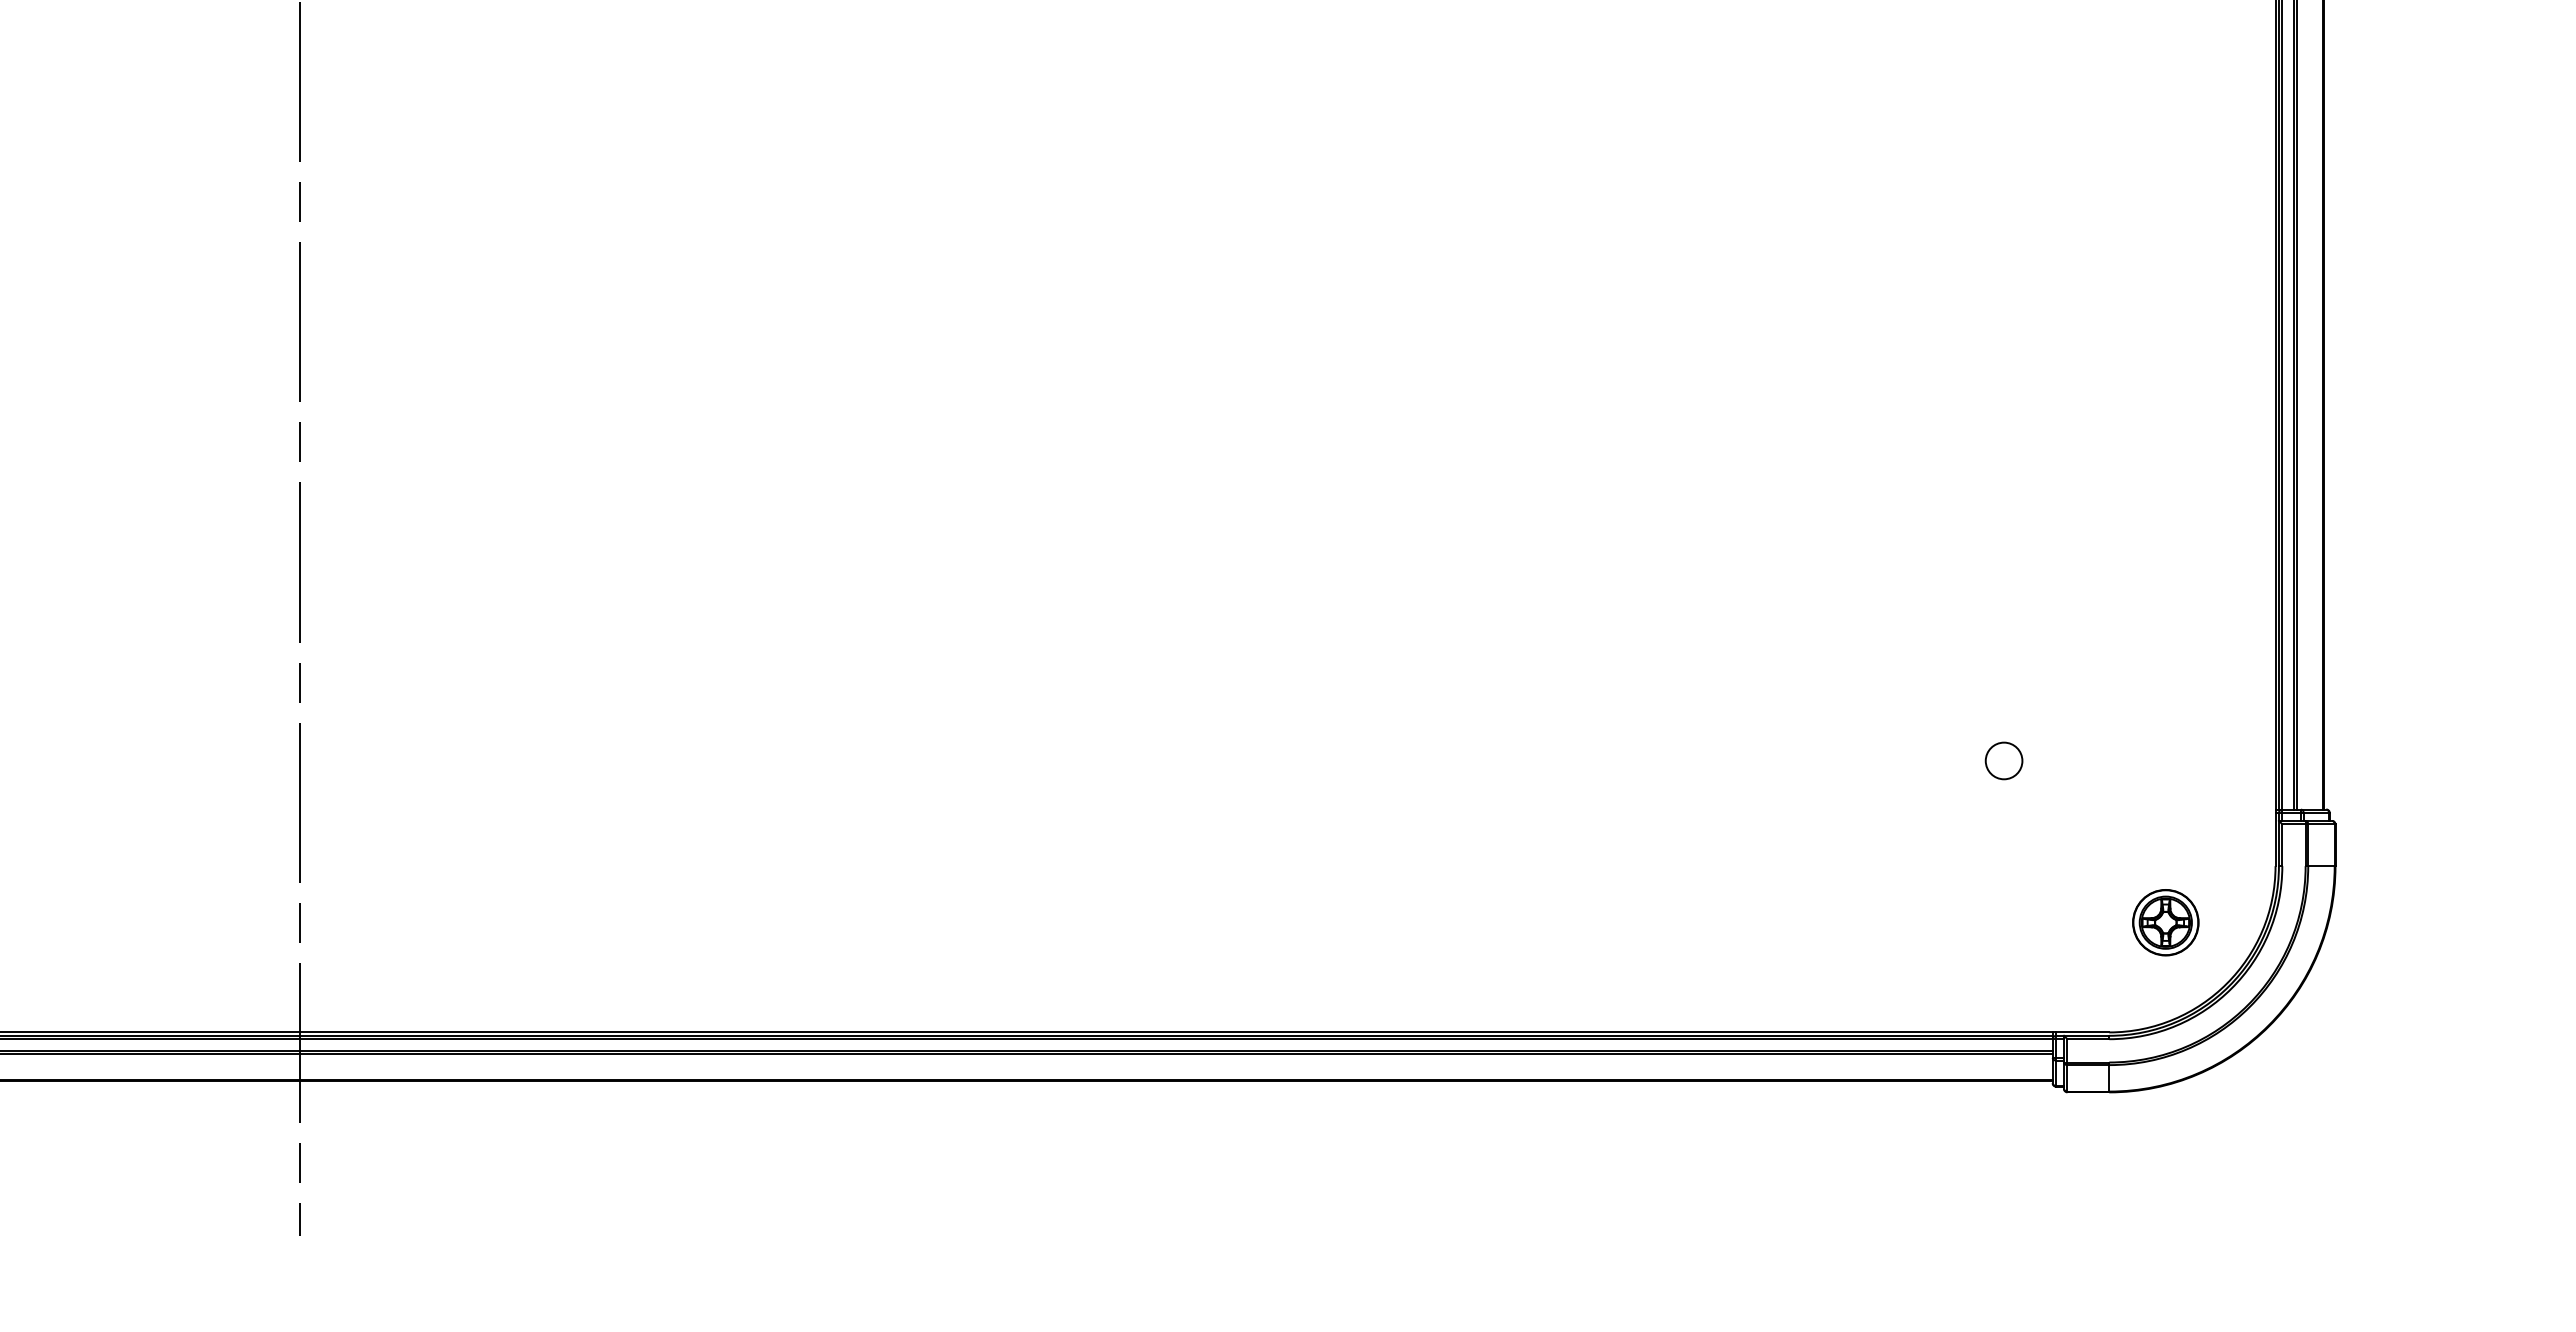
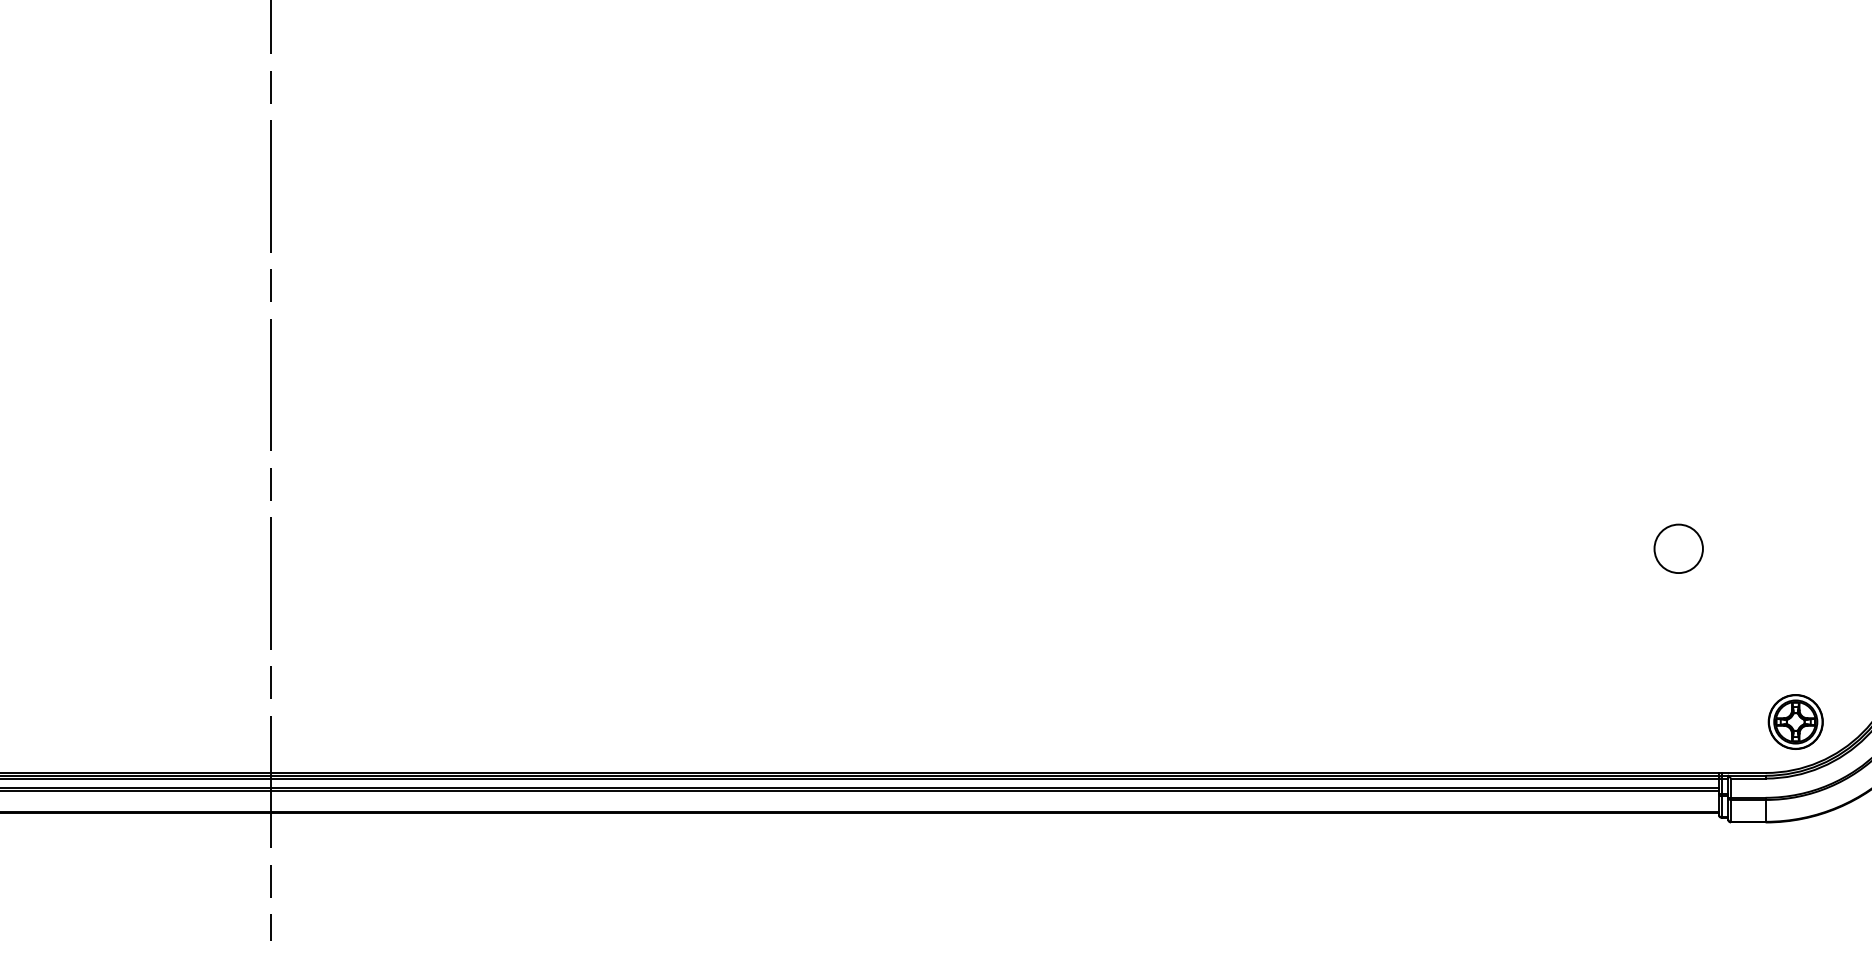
circle: (2003, 760) -> (1678, 548), size x1.6
part: (2165, 922) -> (1795, 721), moved

